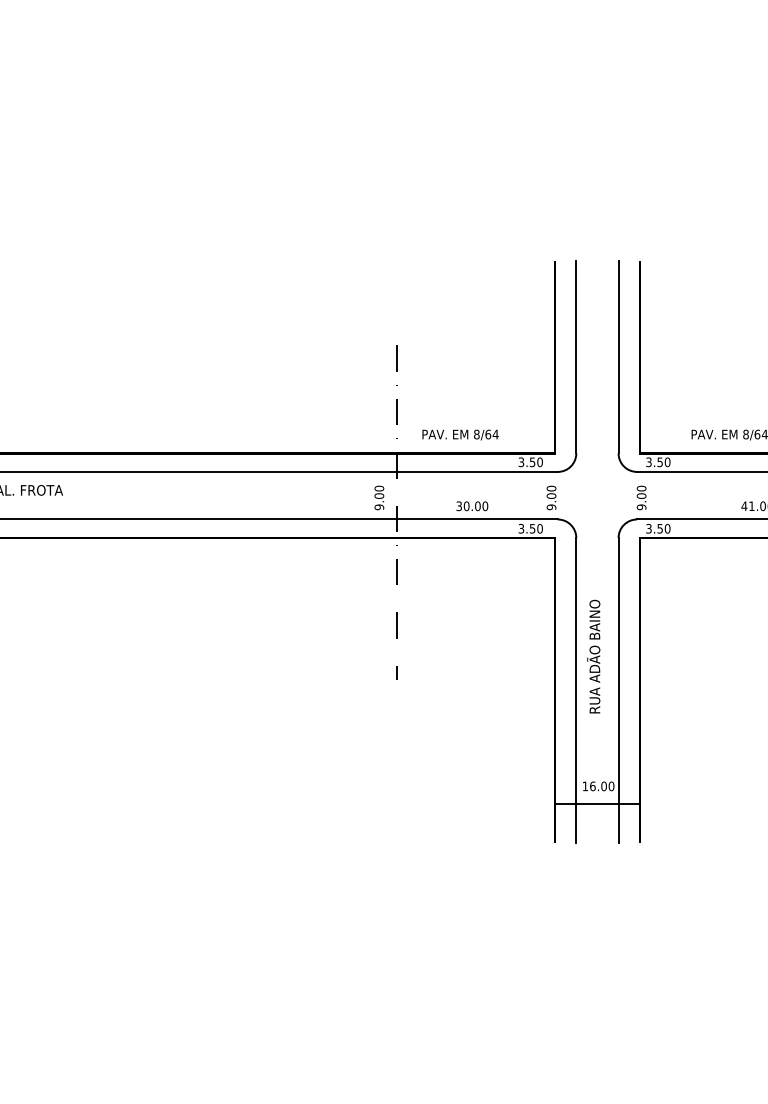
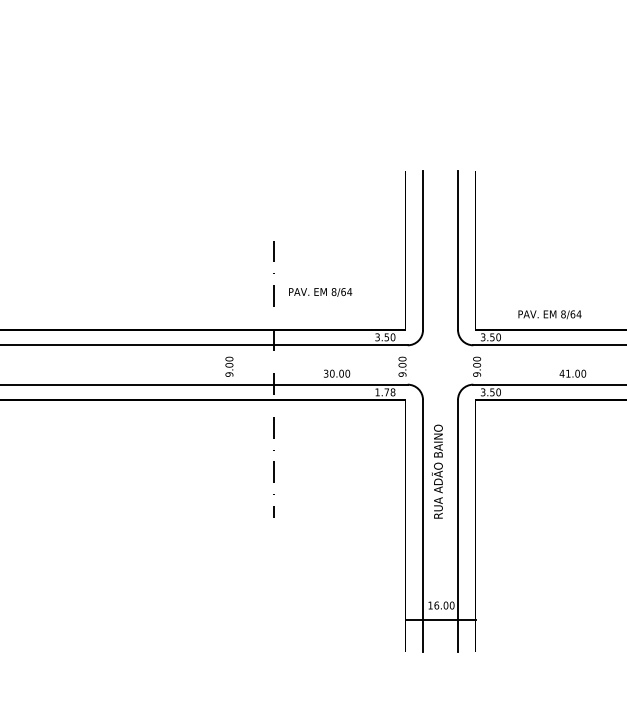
text: (460, 434) -> (320, 291), moved
text: (379, 497) -> (229, 366), moved
text: (530, 528) -> (385, 392), 3.50 -> 1.78
text: (593, 656) -> (437, 471), moved

